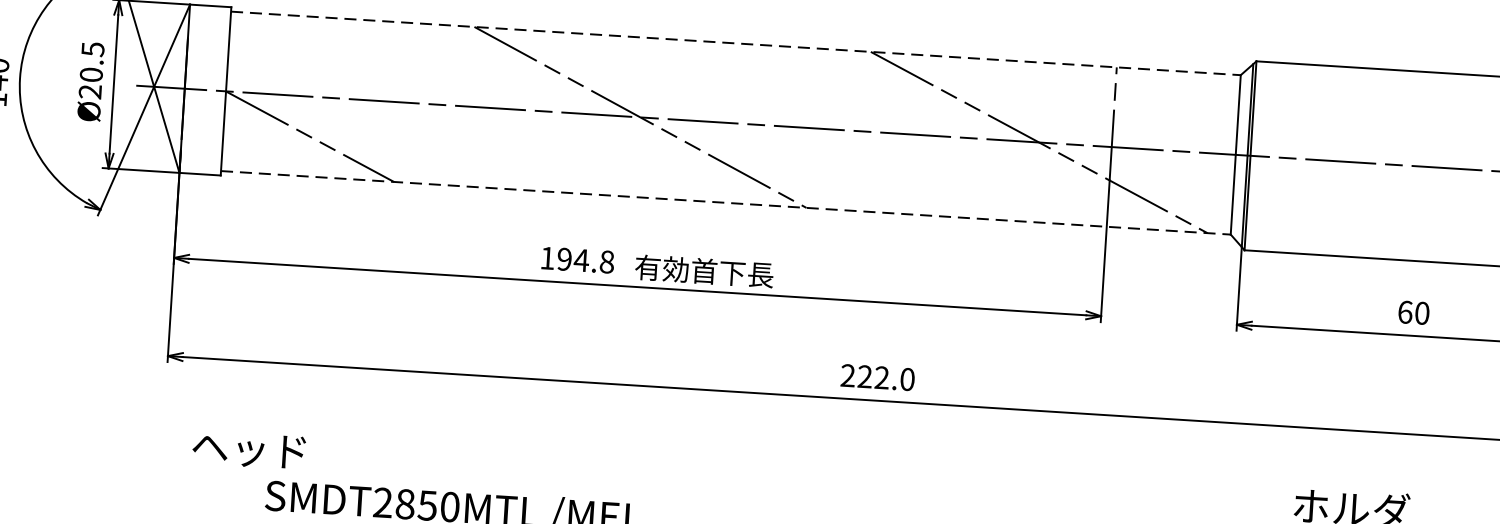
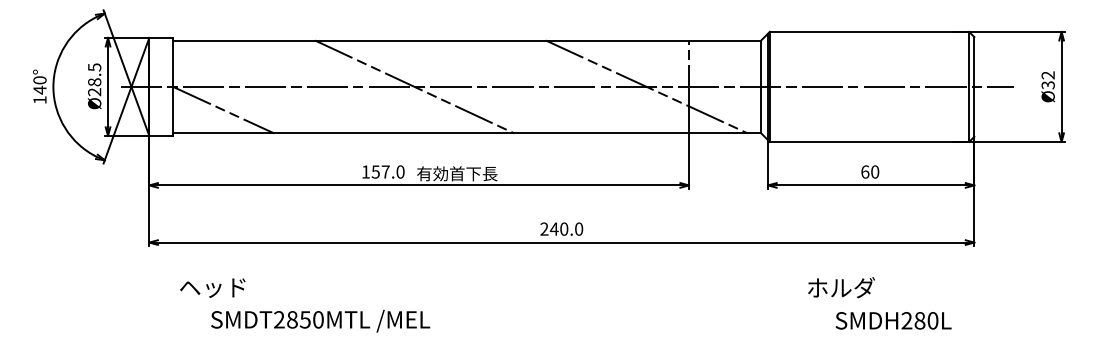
line: (736, 43) -> (467, 40), dashed -> solid
text: (91, 75) -> (94, 82), Ø20.5 -> Ø28.5
line: (726, 203) -> (467, 133), dashed -> solid
text: (584, 259) -> (387, 171), 194.8 -> 157.0
text: (872, 376) -> (558, 228), 222.0 -> 240.0
text: (248, 448) -> (212, 287), moved

